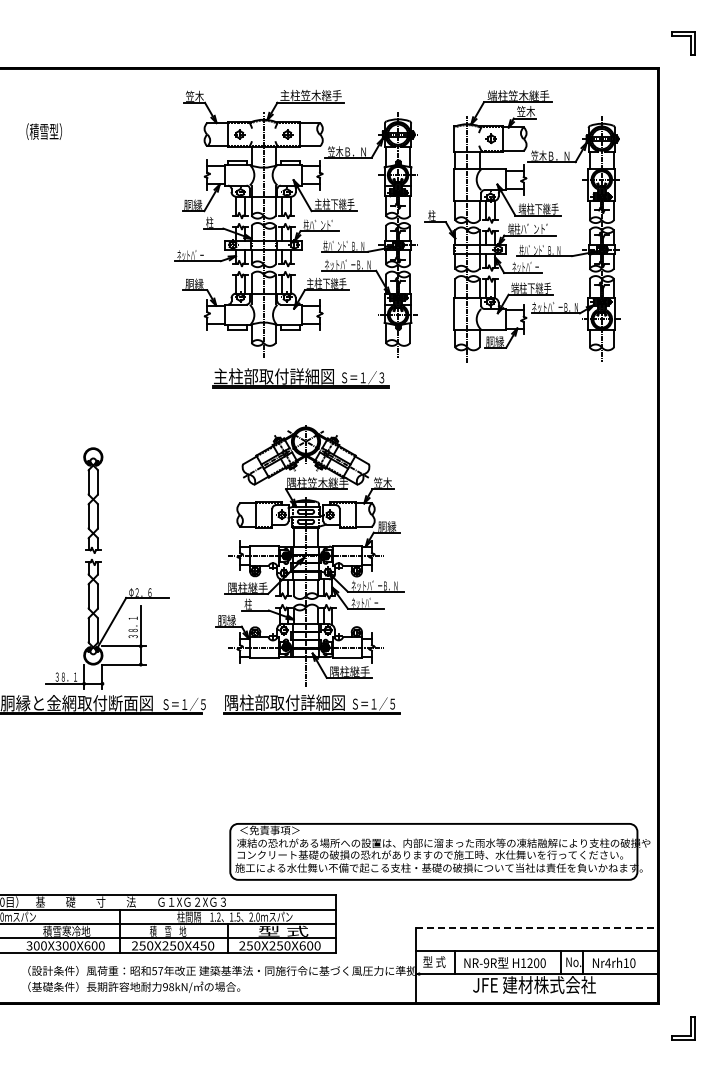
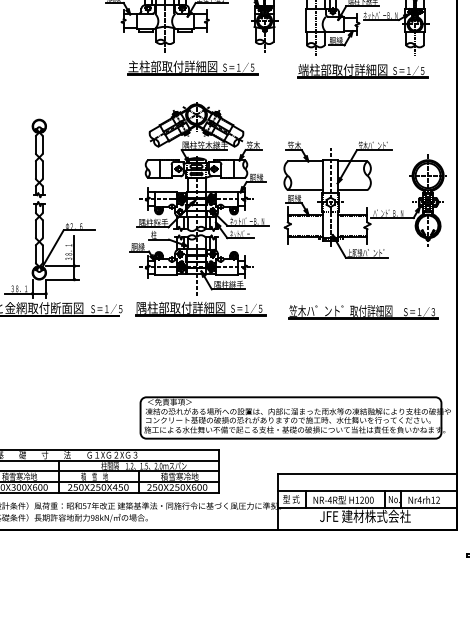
text: (381, 377) -> (252, 67), Ｓ＝１／３ -> Ｓ＝１／５
part: (531, 382) -> (363, 71), added
part: (536, 566) -> (366, 207), added
part: (531, 708) -> (363, 312), added
line: (537, 928) -> (367, 474), dashed -> solid
text: (283, 930) -> (179, 476), 型 式 -> 積雪寒冷地
text: (486, 963) -> (329, 500), NR-9R -> NR-4R
text: (632, 963) -> (437, 500), Nr4rh10 -> Nr4rh12

